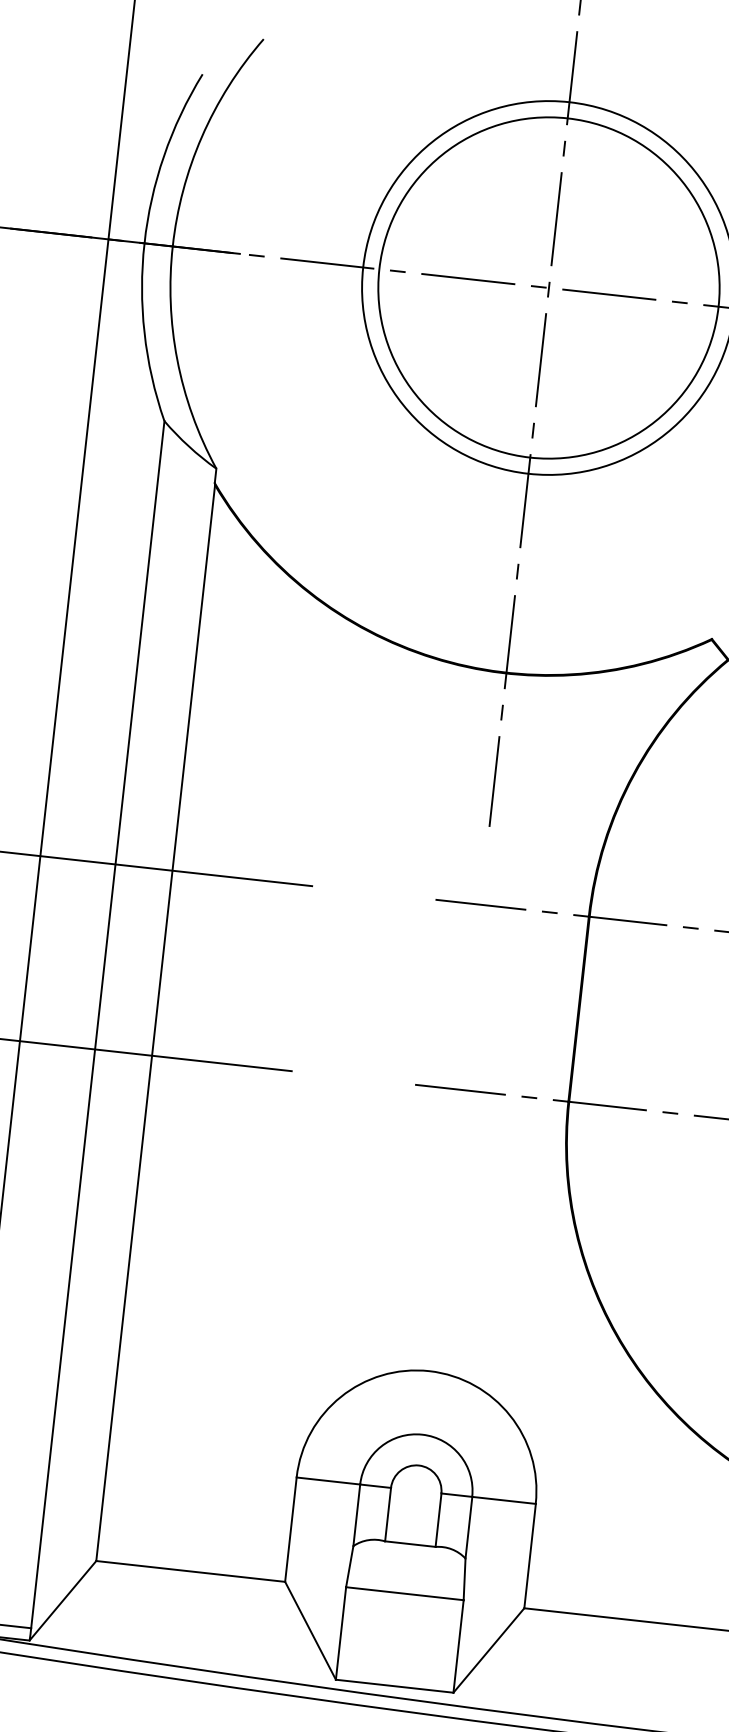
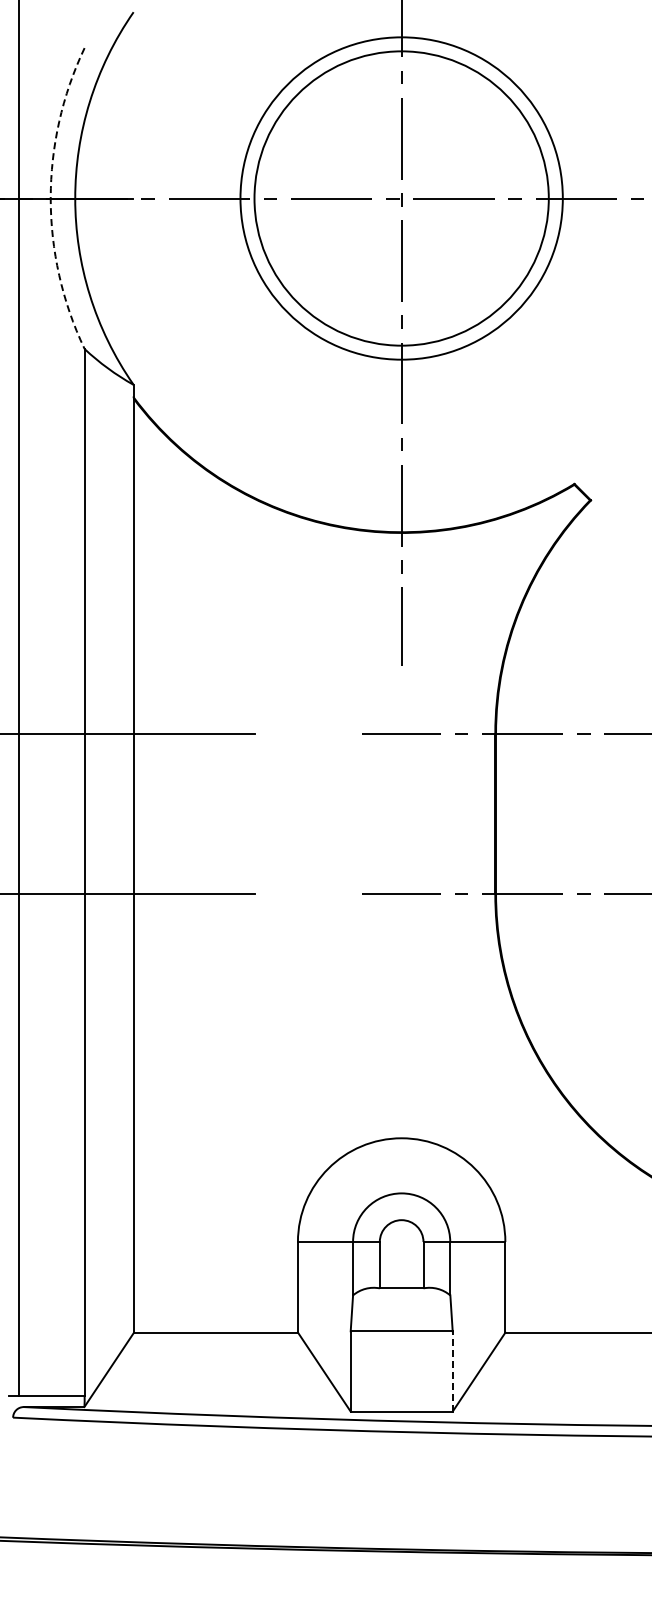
arc: (144, 243) -> (50, 198), solid -> dashed
line: (458, 1645) -> (452, 1370), solid -> dashed

